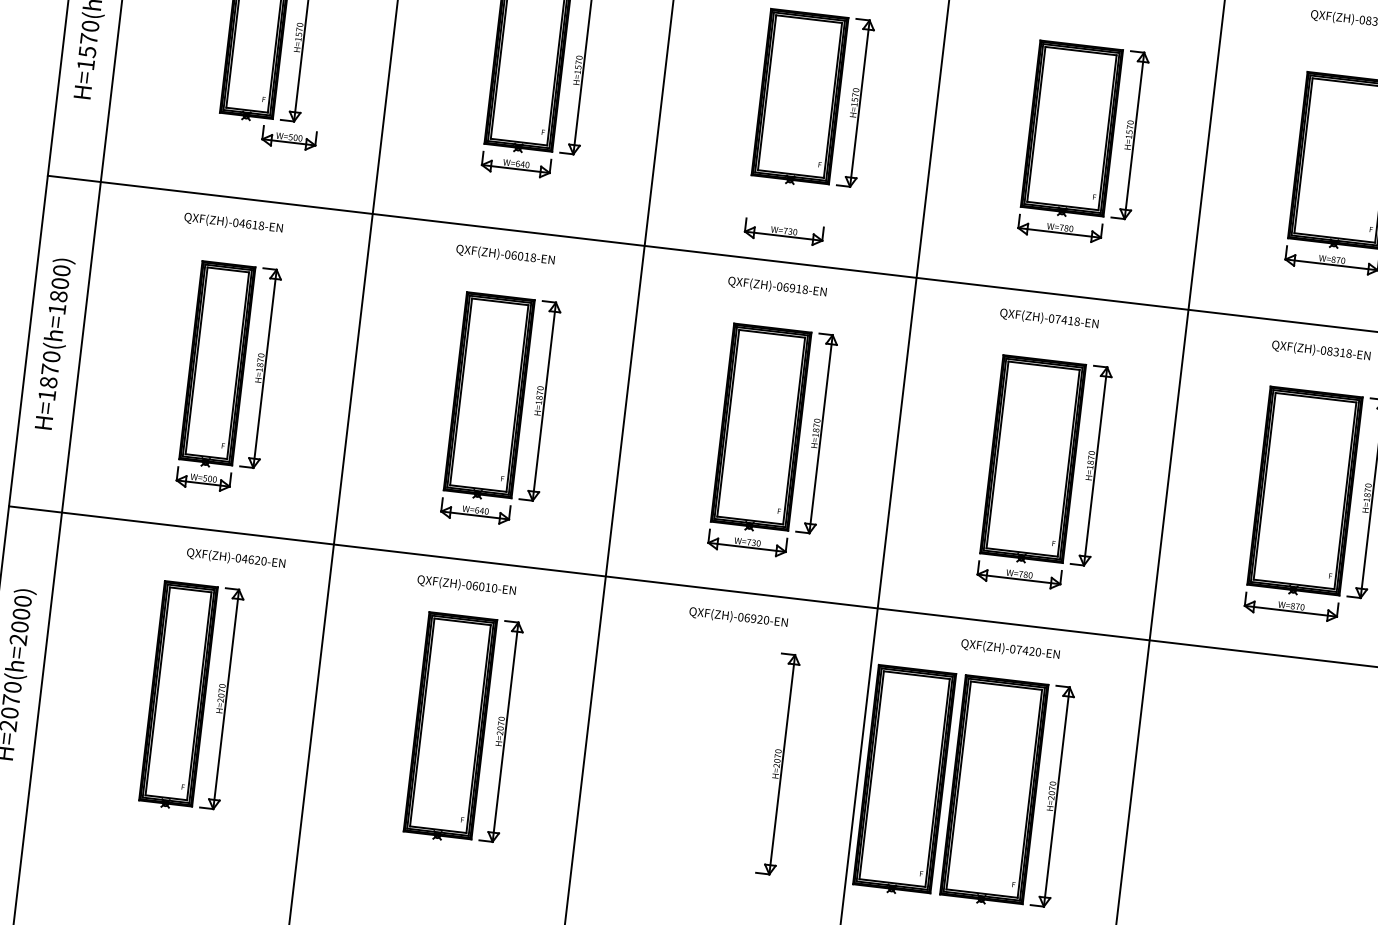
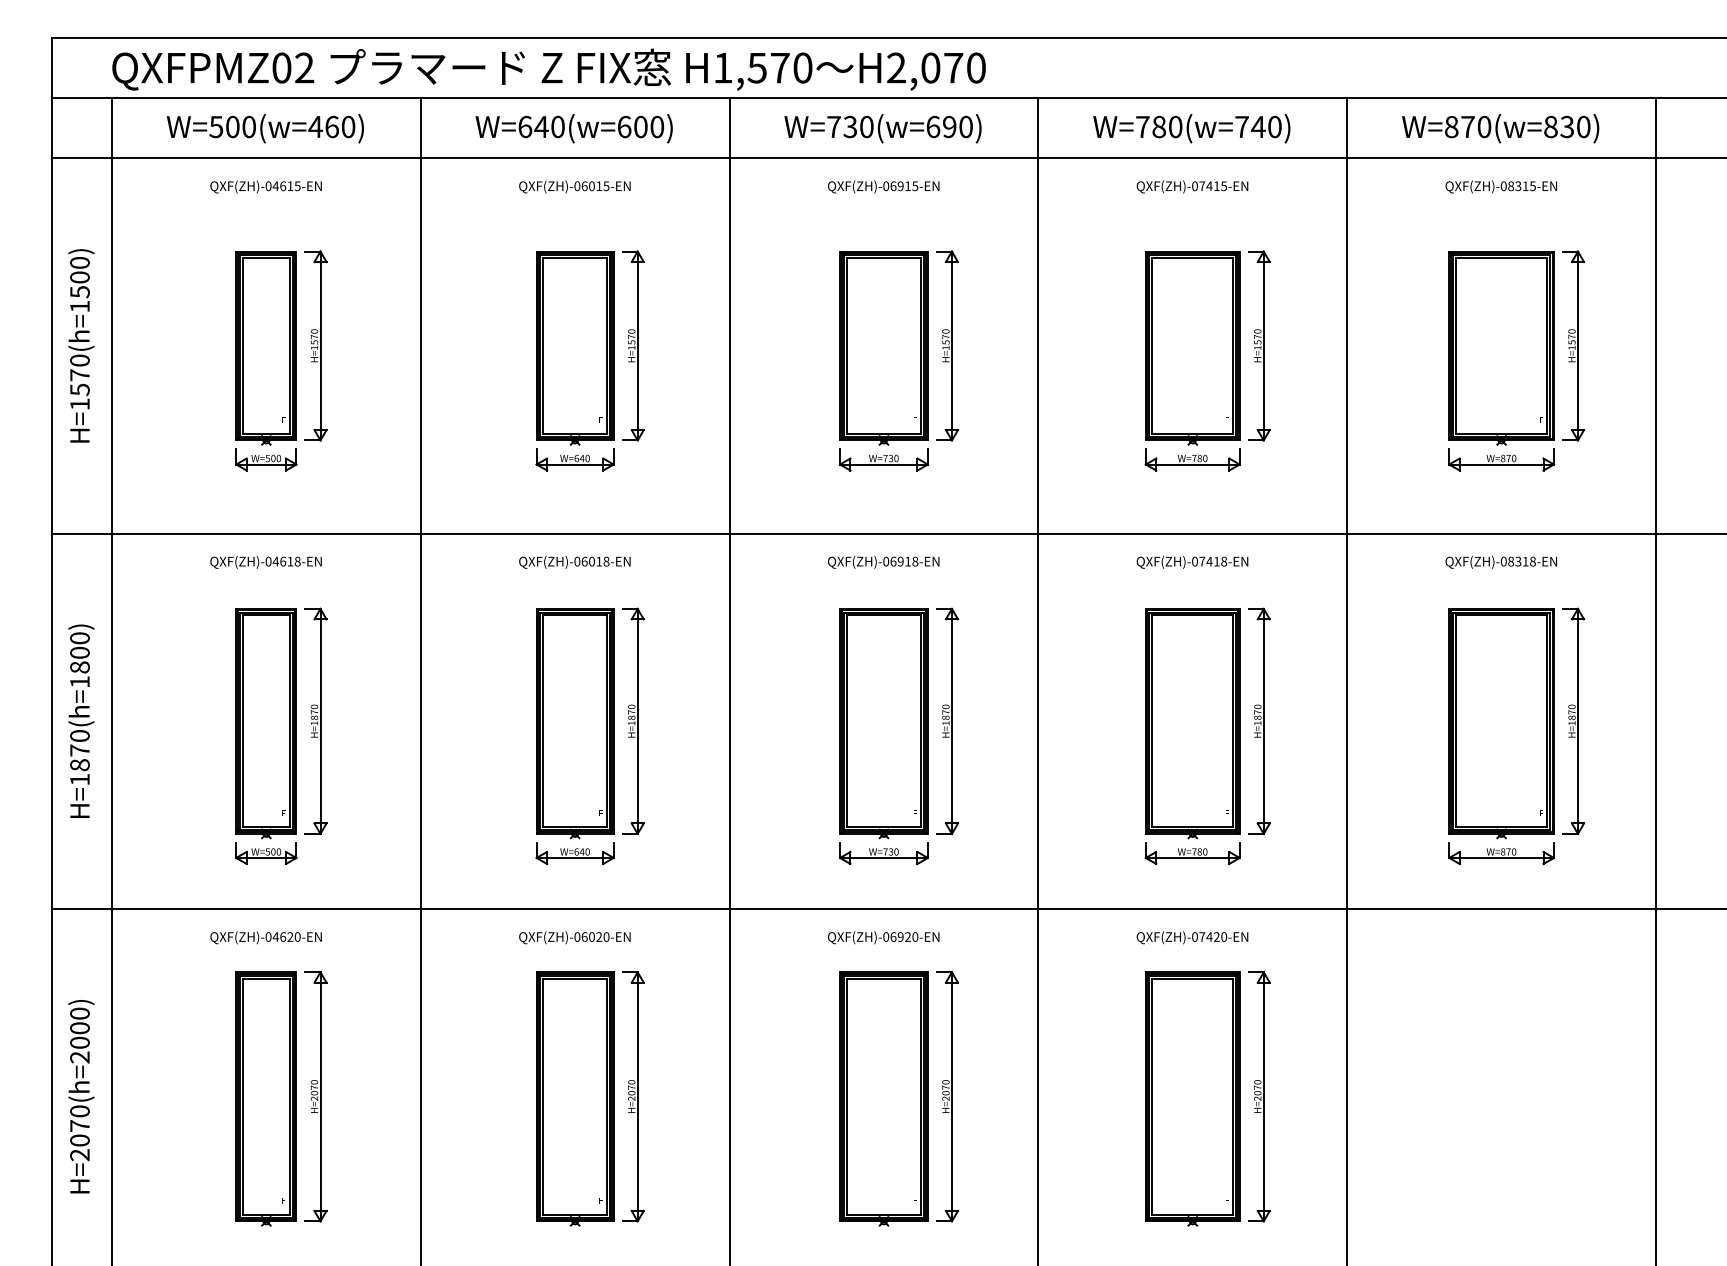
part: (289, 137) -> (266, 459), moved
part: (783, 231) -> (883, 459), moved
text: (235, 558) -> (265, 937), moved
text: (488, 587) -> (599, 936), QXF(ZH)-06010-EN -> QXF(ZH)-06020-EN
part: (904, 780) -> (883, 1098), moved

